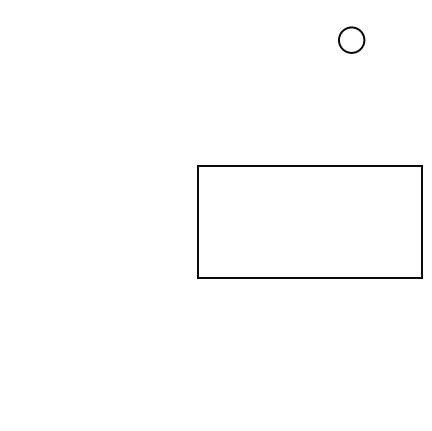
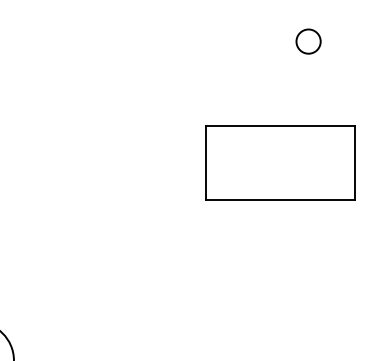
circle: (351, 40) -> (308, 41), size x1.43

